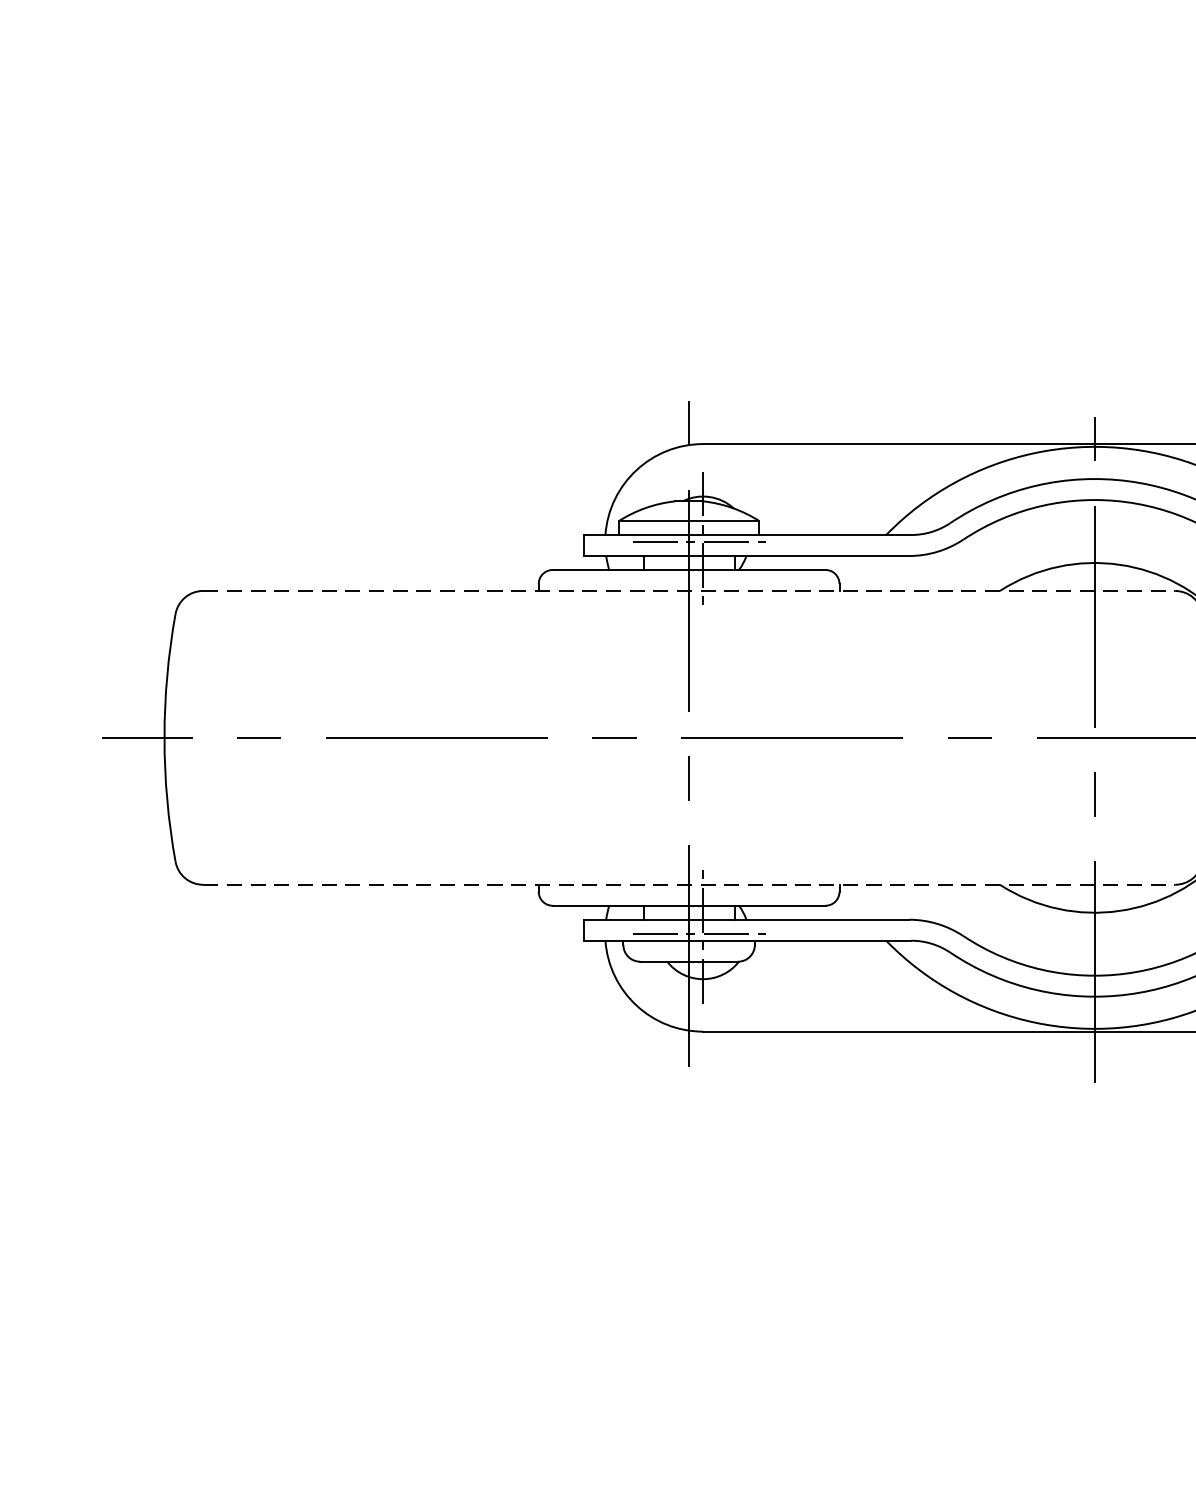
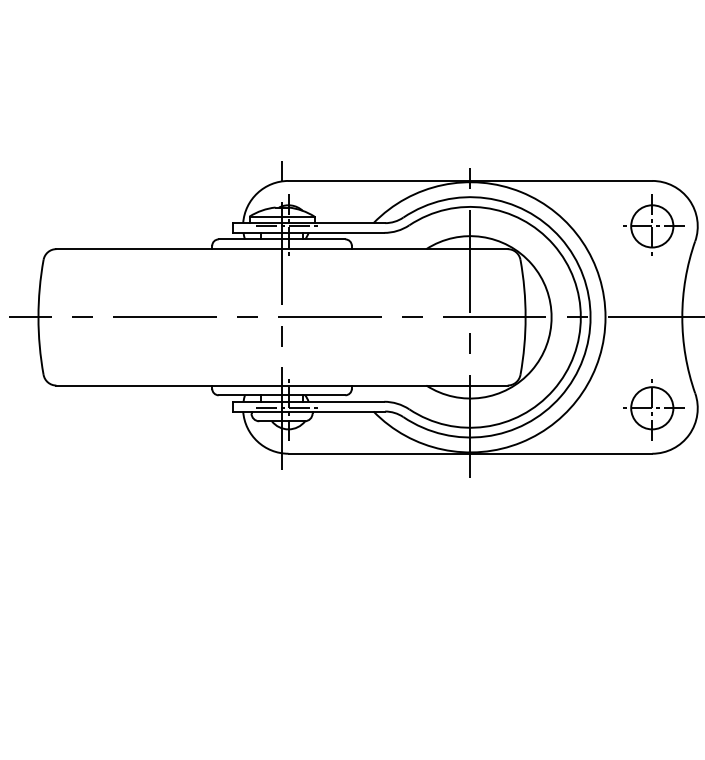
line: (690, 591) -> (282, 249), dashed -> solid
line: (690, 884) -> (282, 385), dashed -> solid

